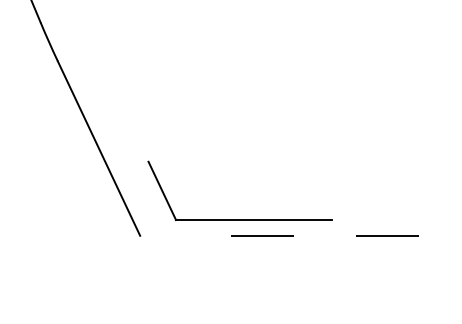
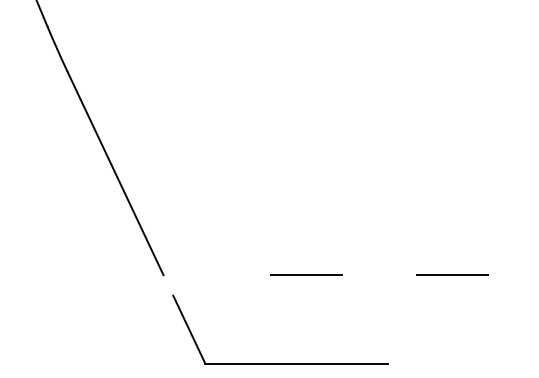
part: (240, 219) -> (280, 363), moved

